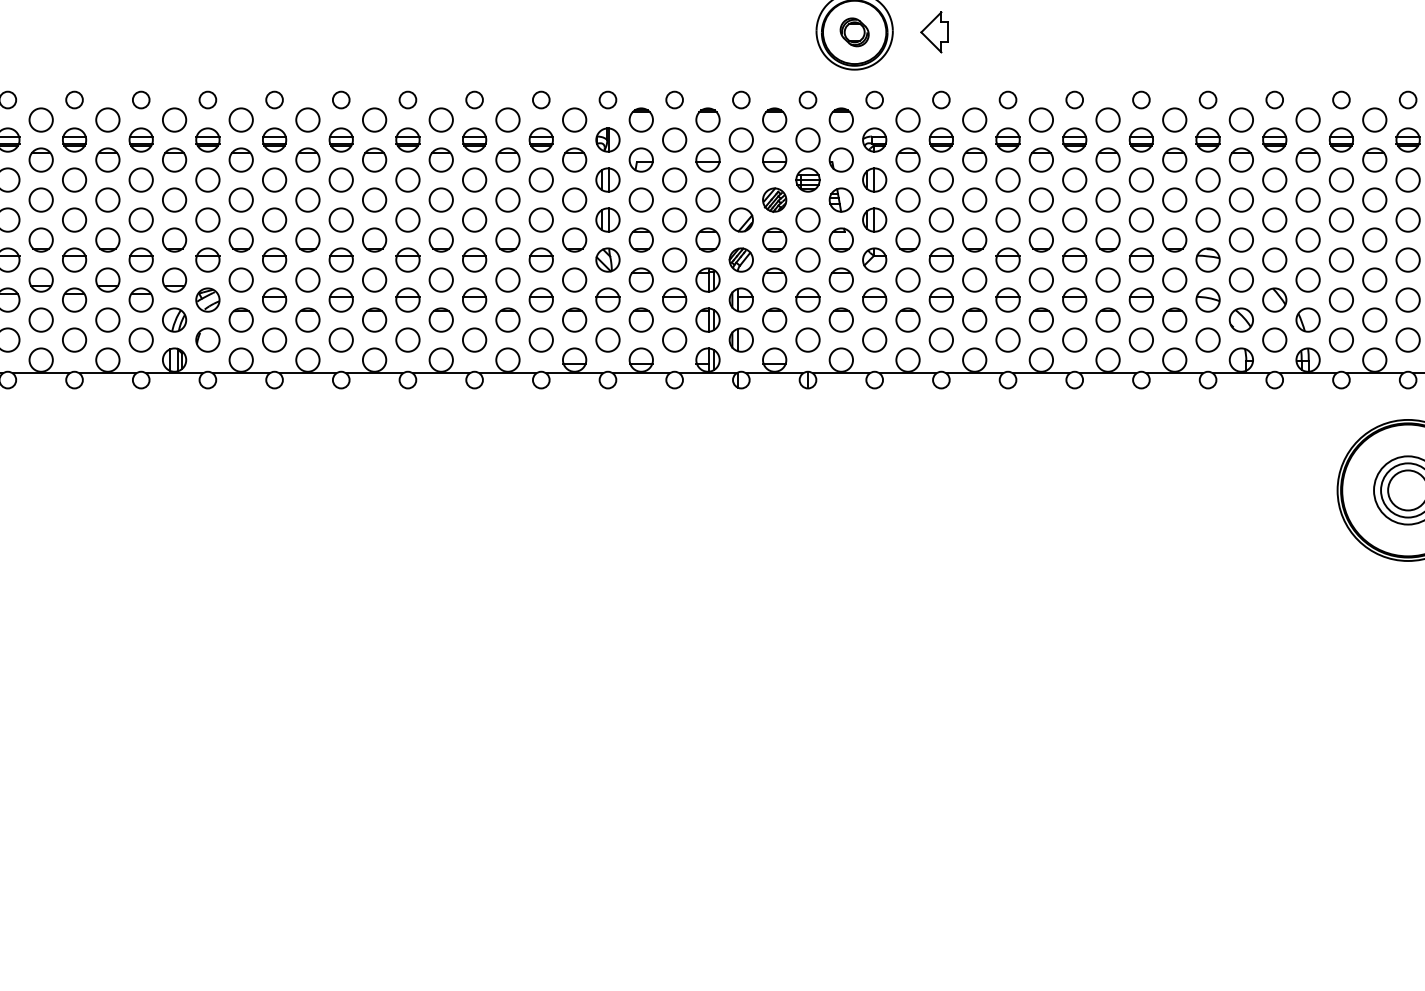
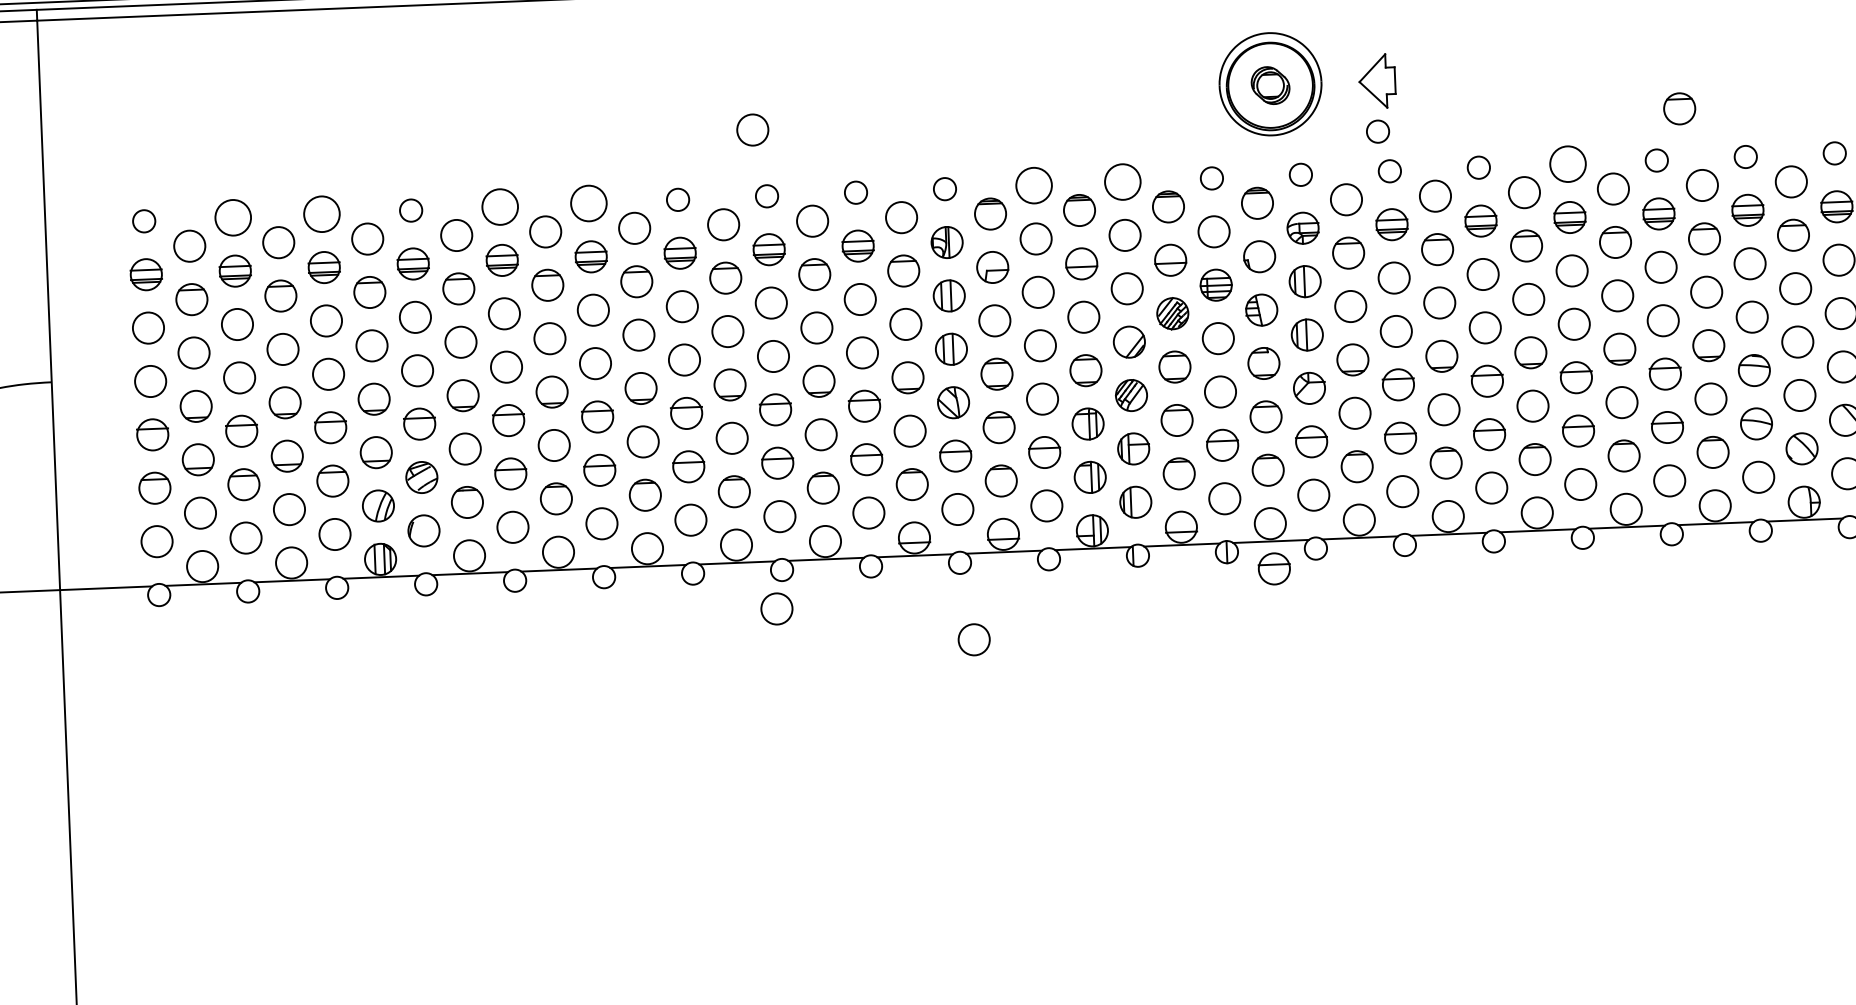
circle: (465, 49) -> (752, 129), added
part: (1159, 61) -> (1678, 108), added
circle: (933, 69) -> (1377, 130), added
circle: (74, 99) -> (233, 217), size x1.6
circle: (141, 99) -> (322, 213), size x1.6
circle: (274, 99) -> (499, 206), size x1.6
circle: (341, 99) -> (589, 202), size x1.6
circle: (674, 99) -> (1033, 184), size x1.6
circle: (741, 99) -> (1123, 181), size x1.6
circle: (1074, 99) -> (1567, 163), size x1.6
part: (842, 393) -> (1273, 568), added
circle: (469, 408) -> (776, 608), added
circle: (615, 437) -> (973, 639), added

